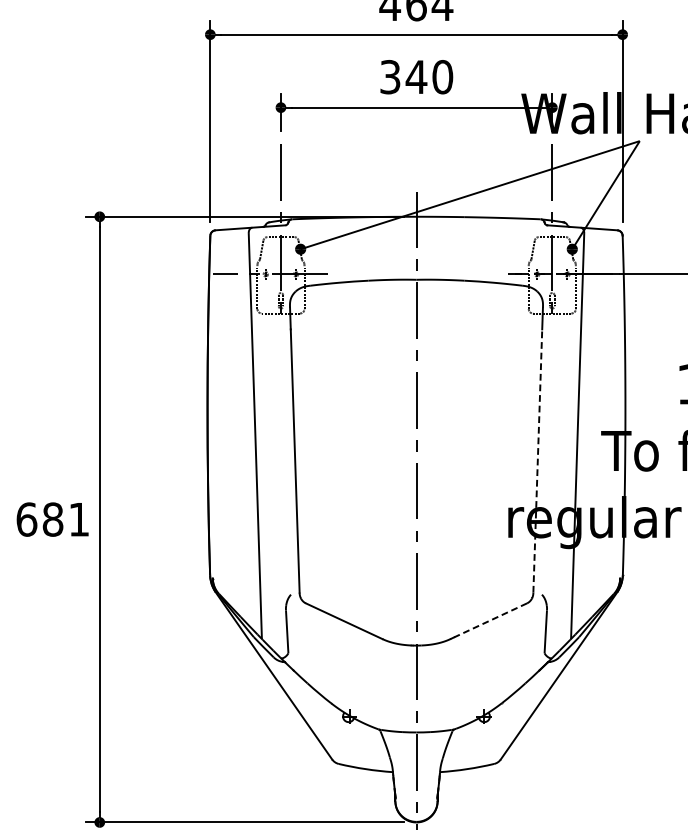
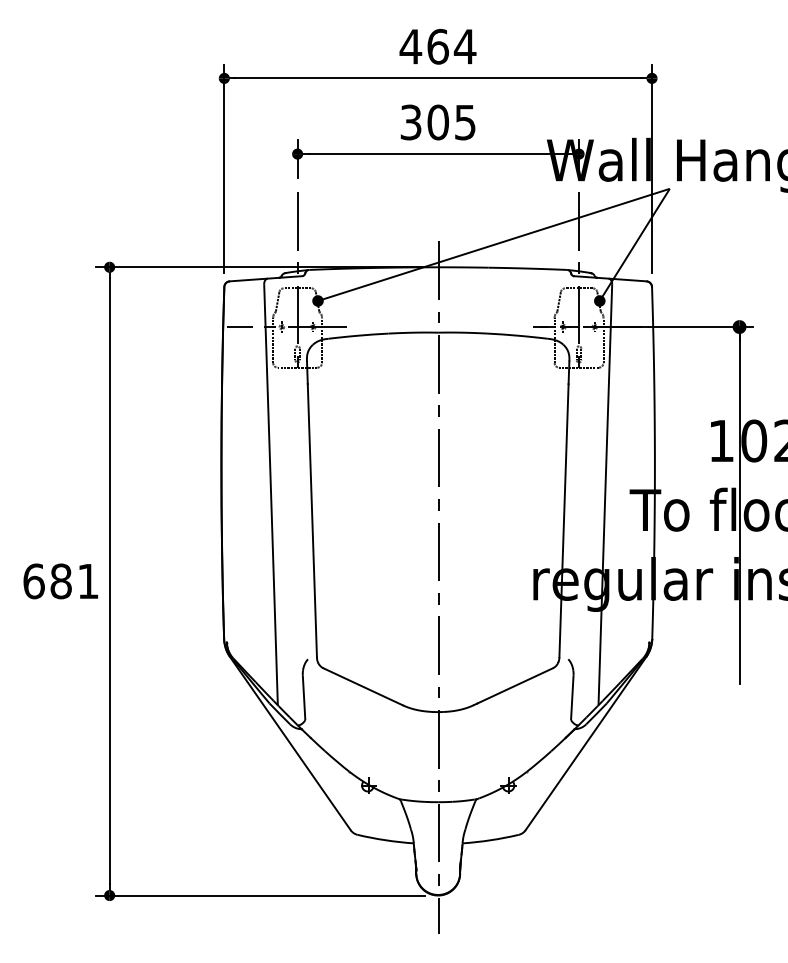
text: (429, 77) -> (451, 122), 340 -> 305
line: (538, 460) -> (564, 520), dashed -> solid
line: (491, 619) -> (515, 685), dashed -> solid

